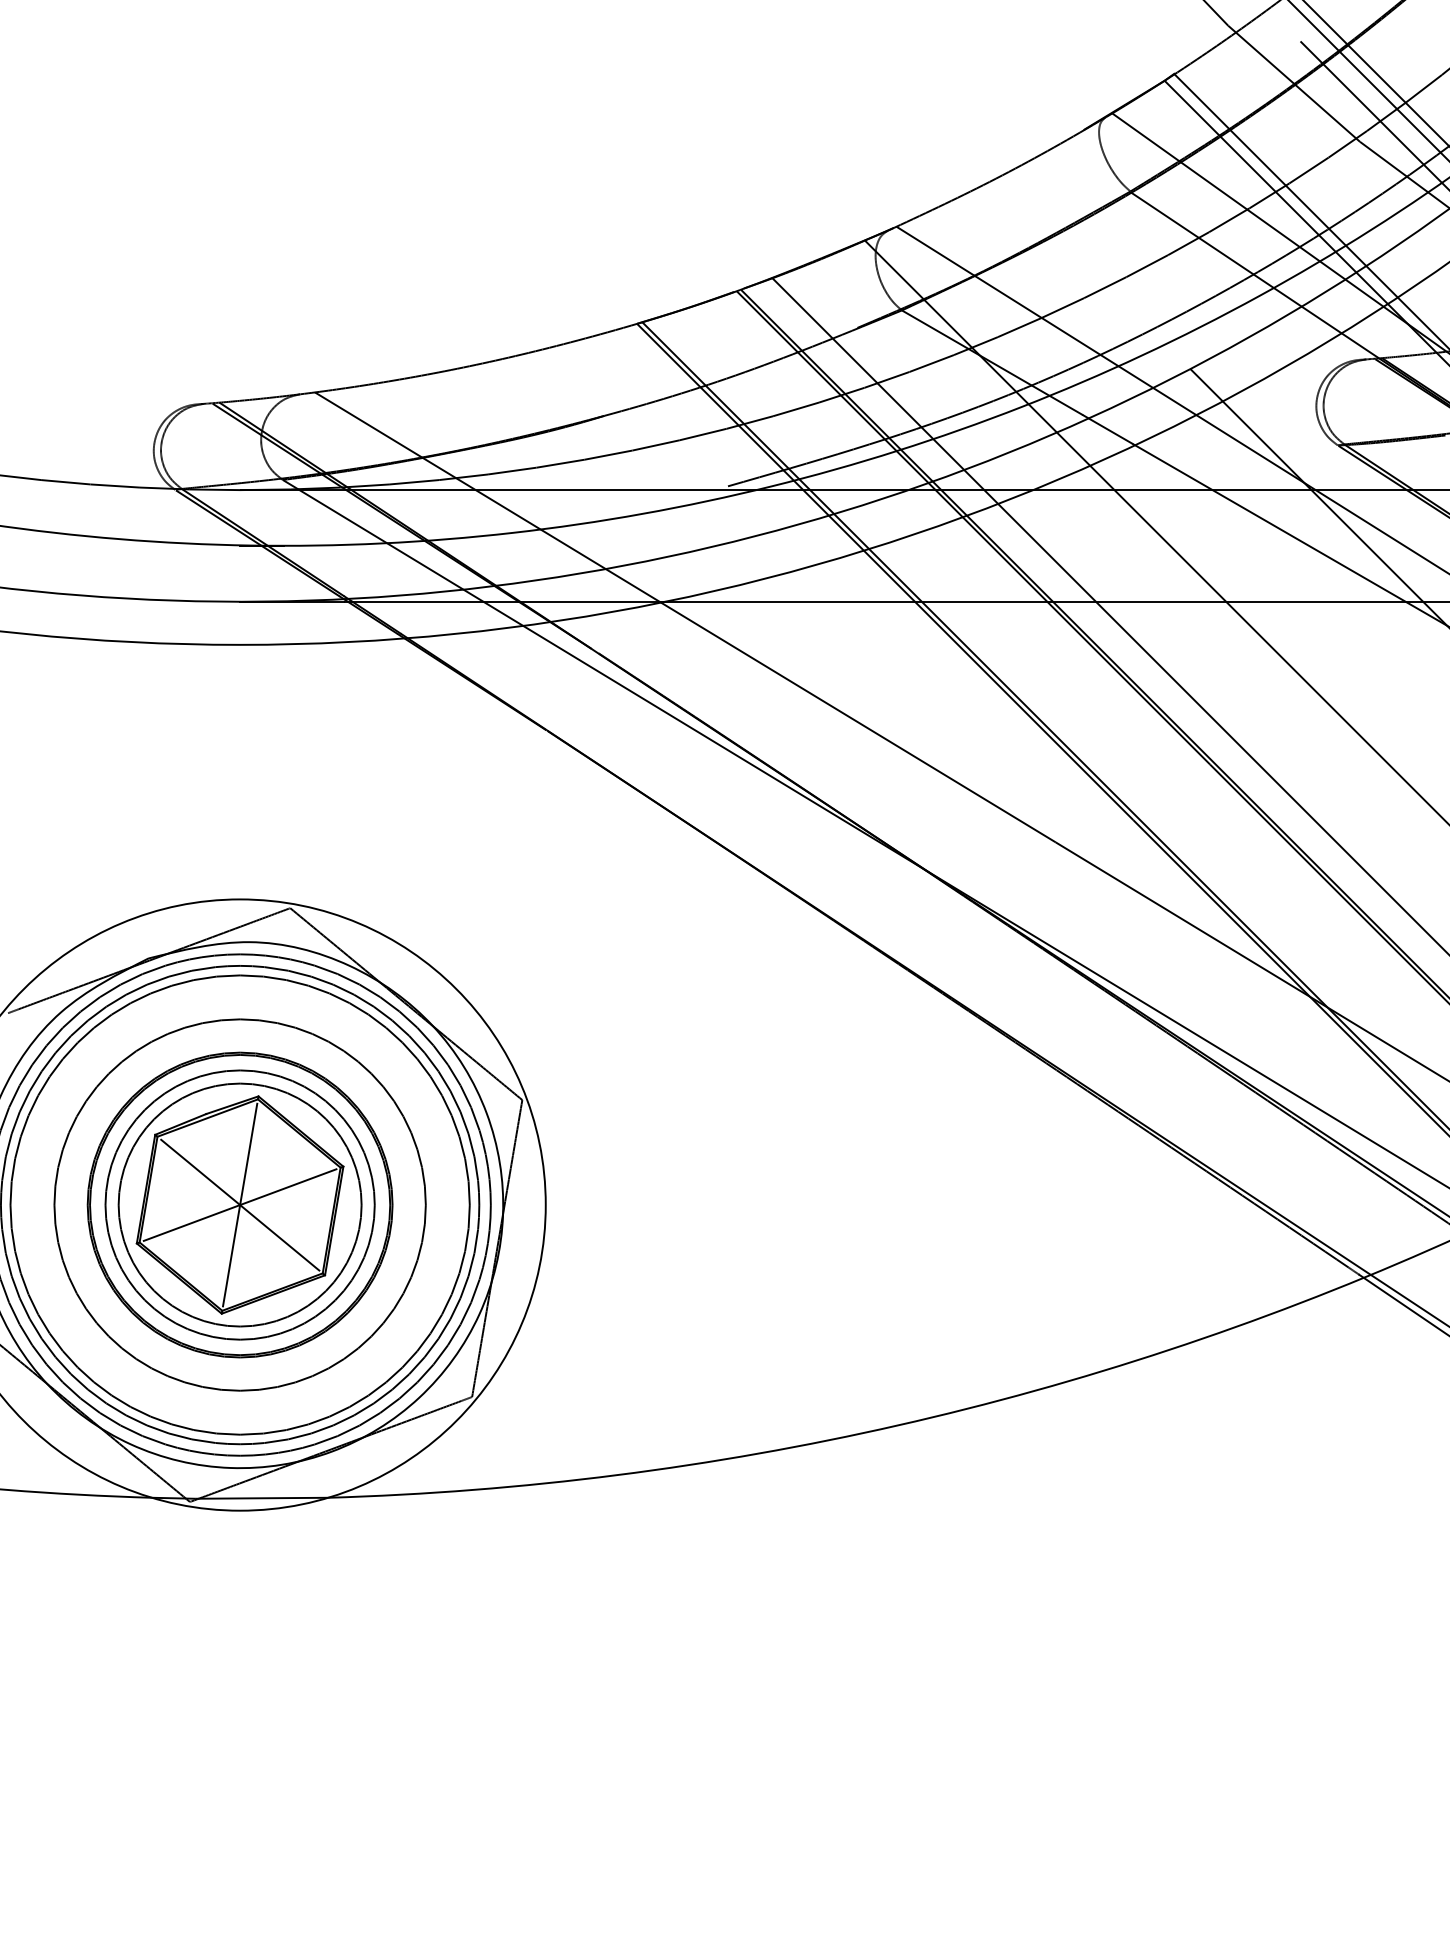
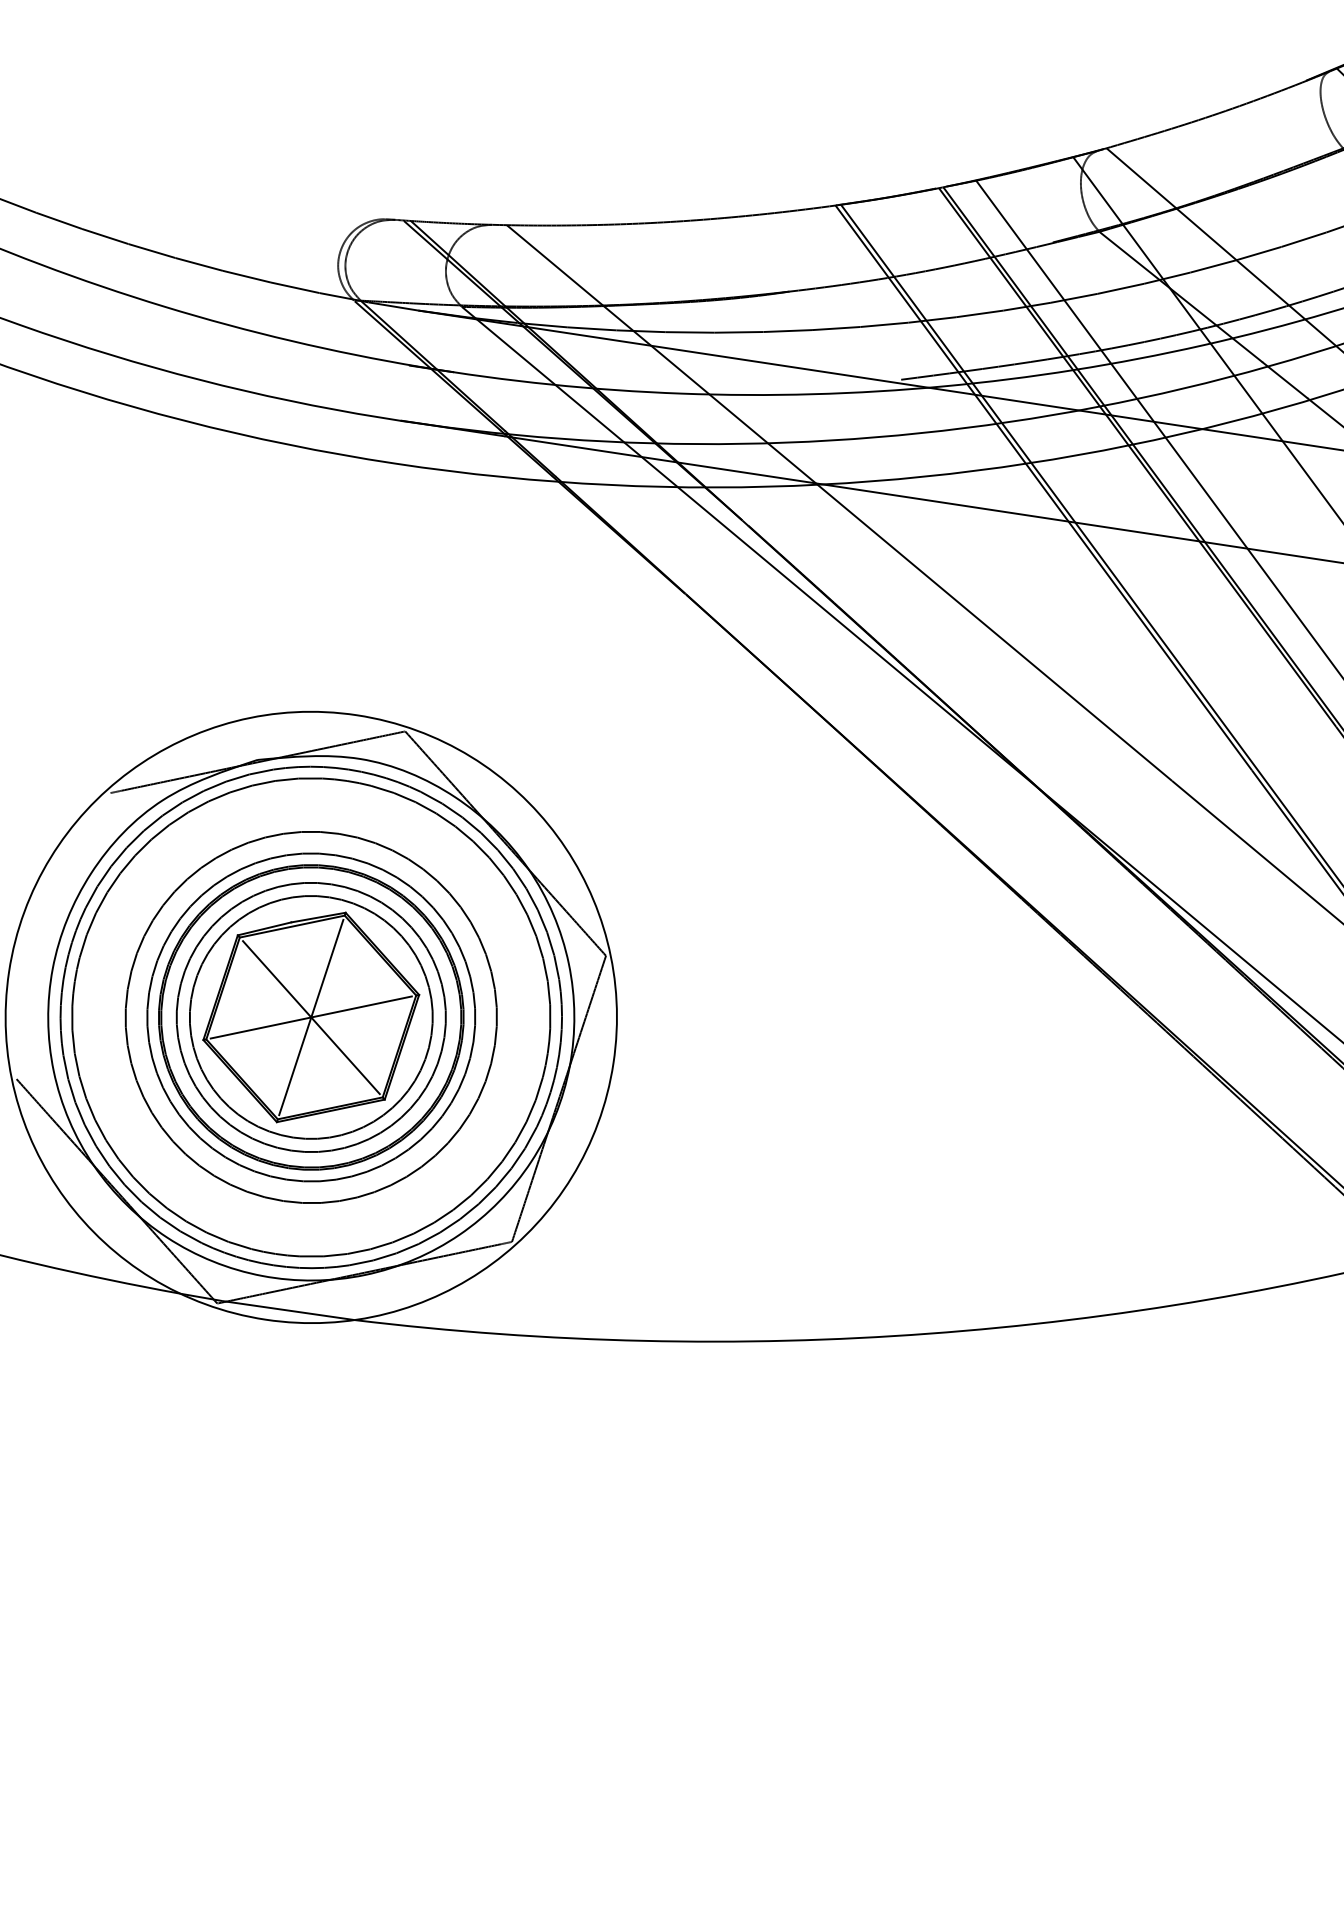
circle: (240, 1205) -> (311, 1017), size x0.71

